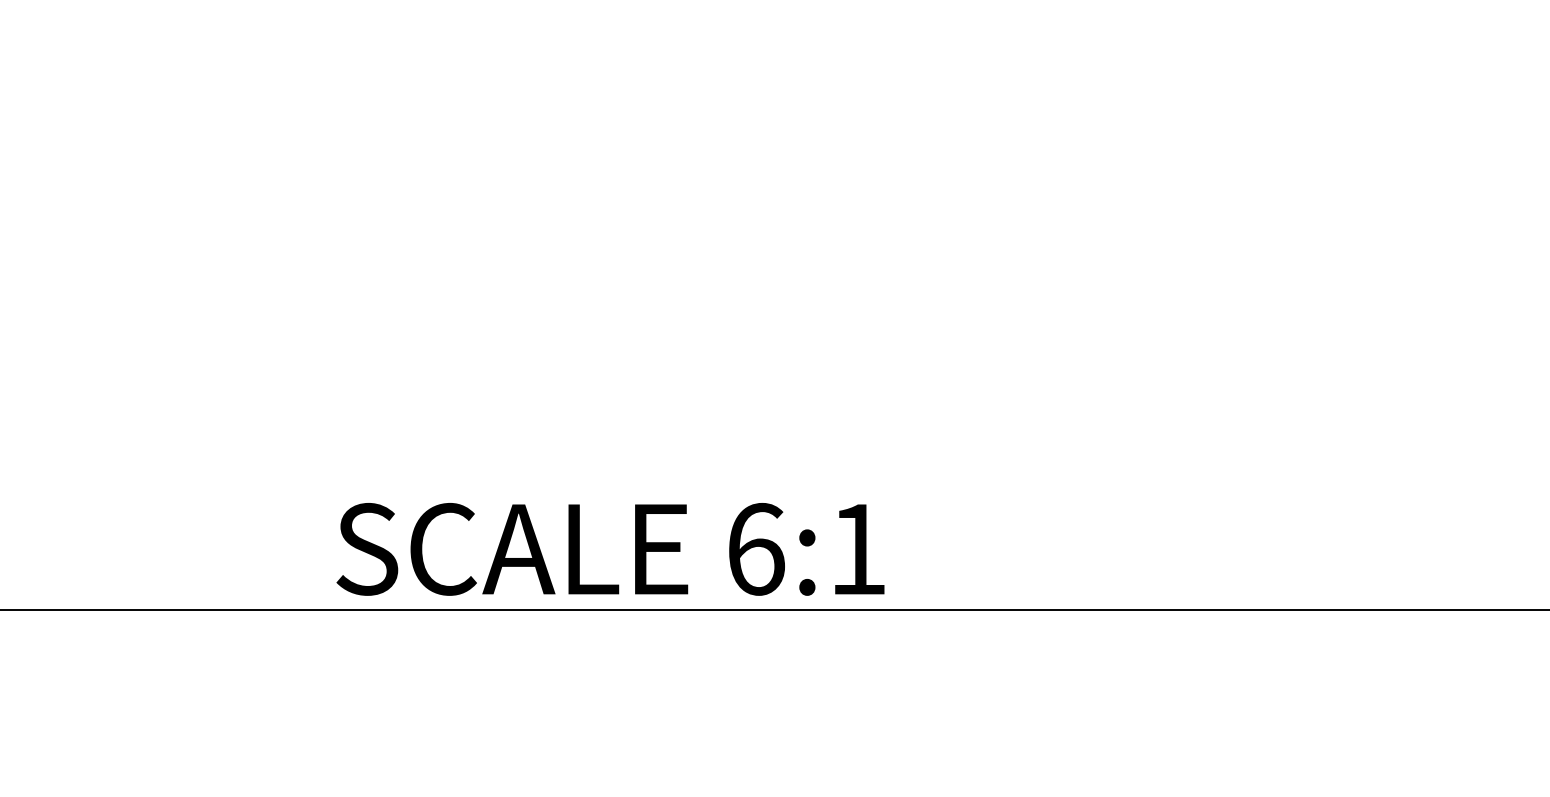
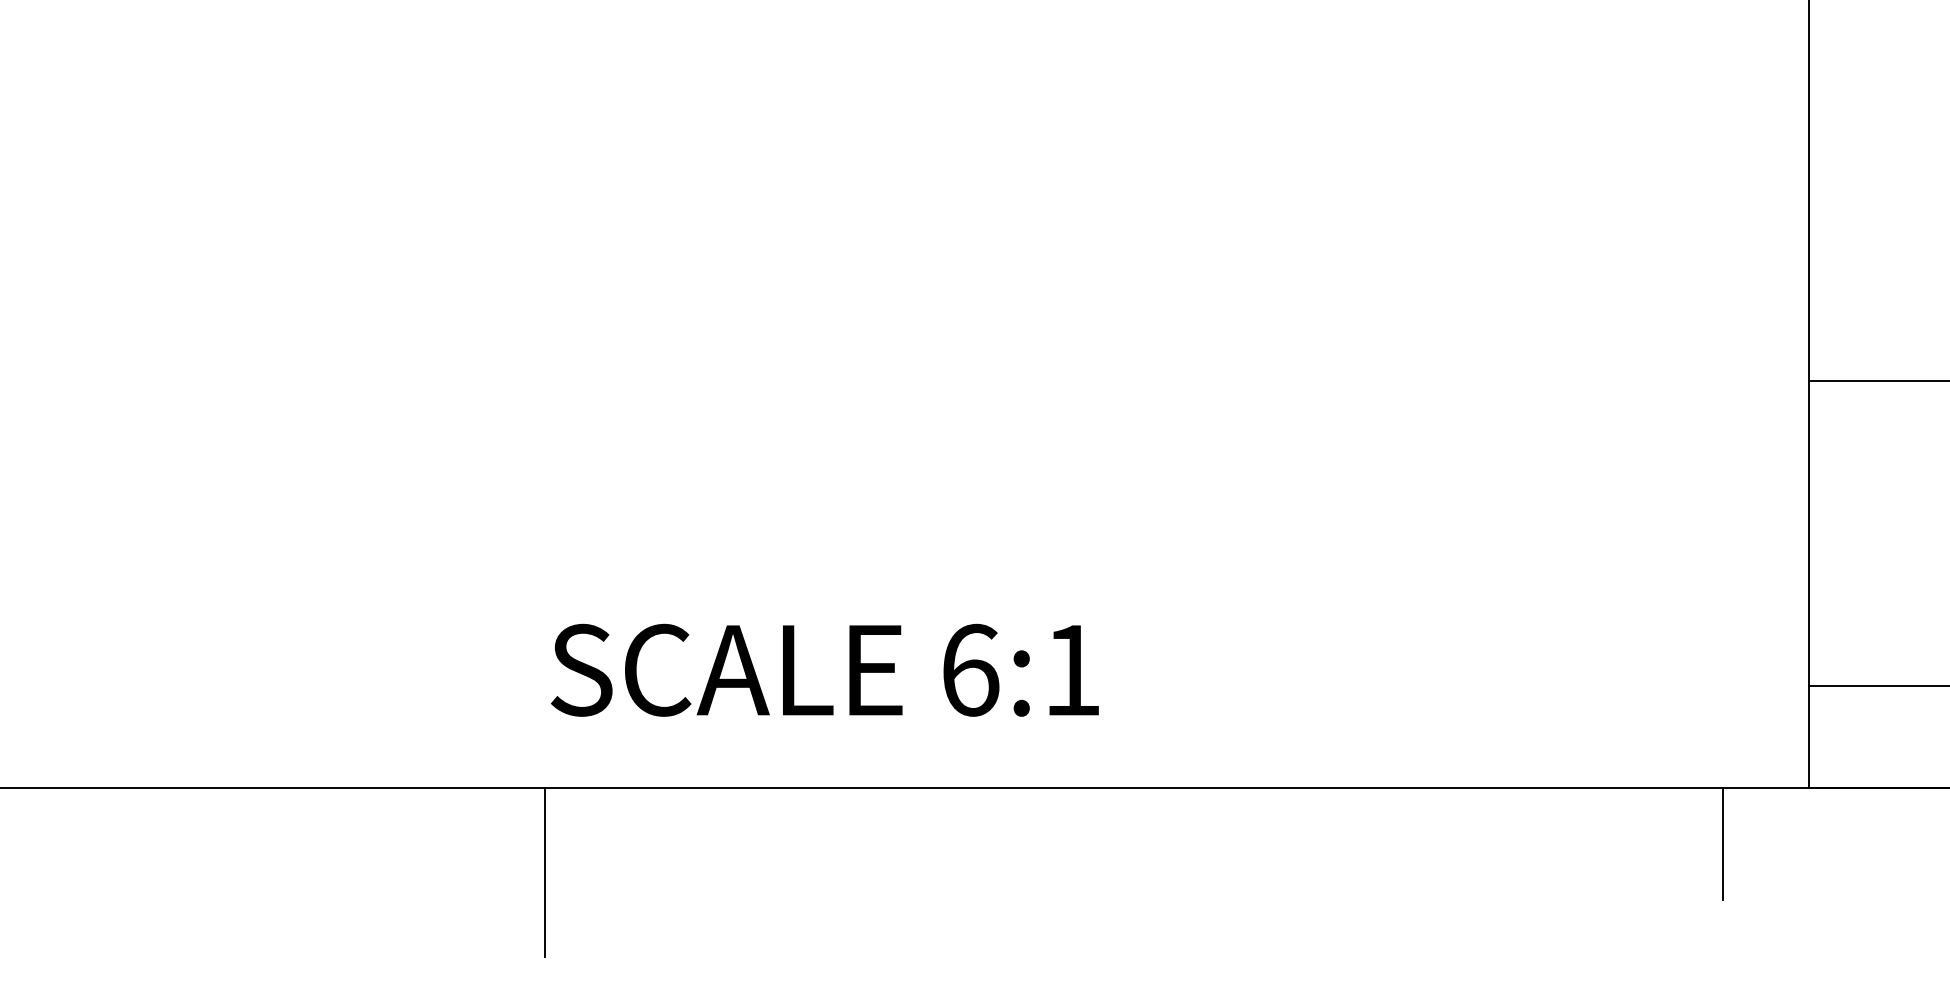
text: (610, 548) -> (824, 669), moved
line: (1509, 665) -> (1723, 843), added
line: (330, 694) -> (544, 872), added

